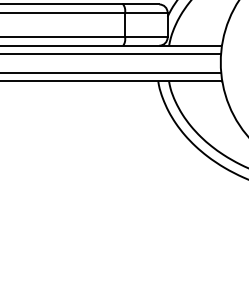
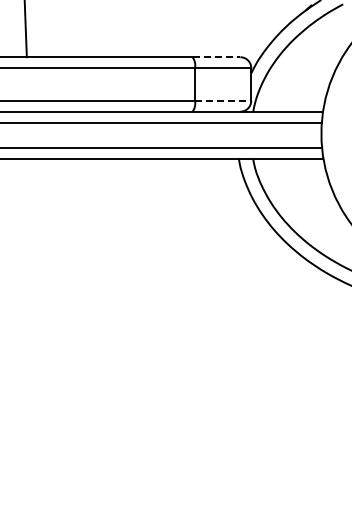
line: (141, 4) -> (216, 57), solid -> dashed
line: (146, 37) -> (223, 100), solid -> dashed

